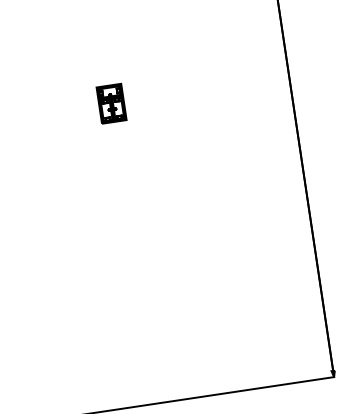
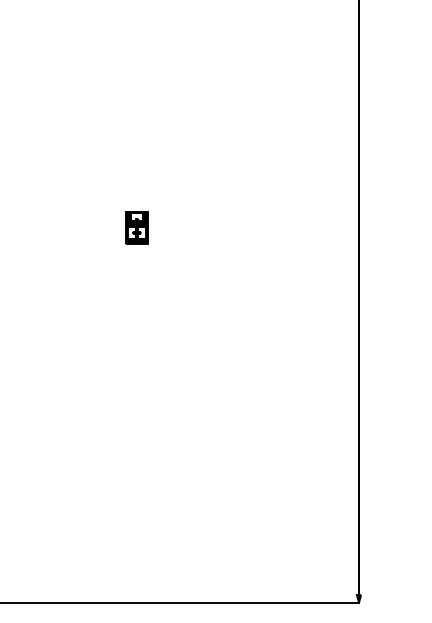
part: (111, 103) -> (136, 227), size x0.71

